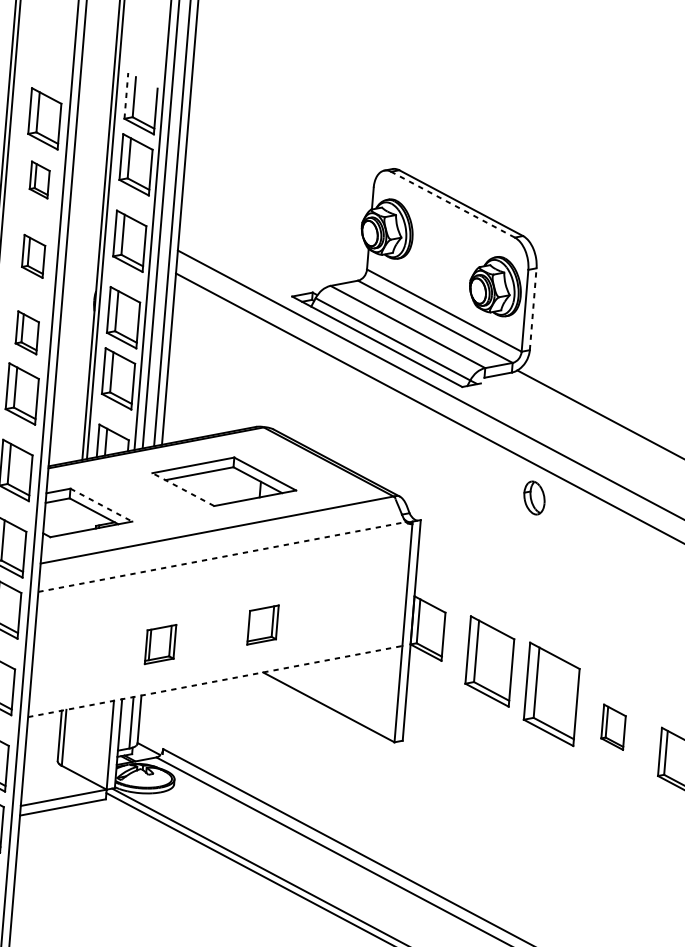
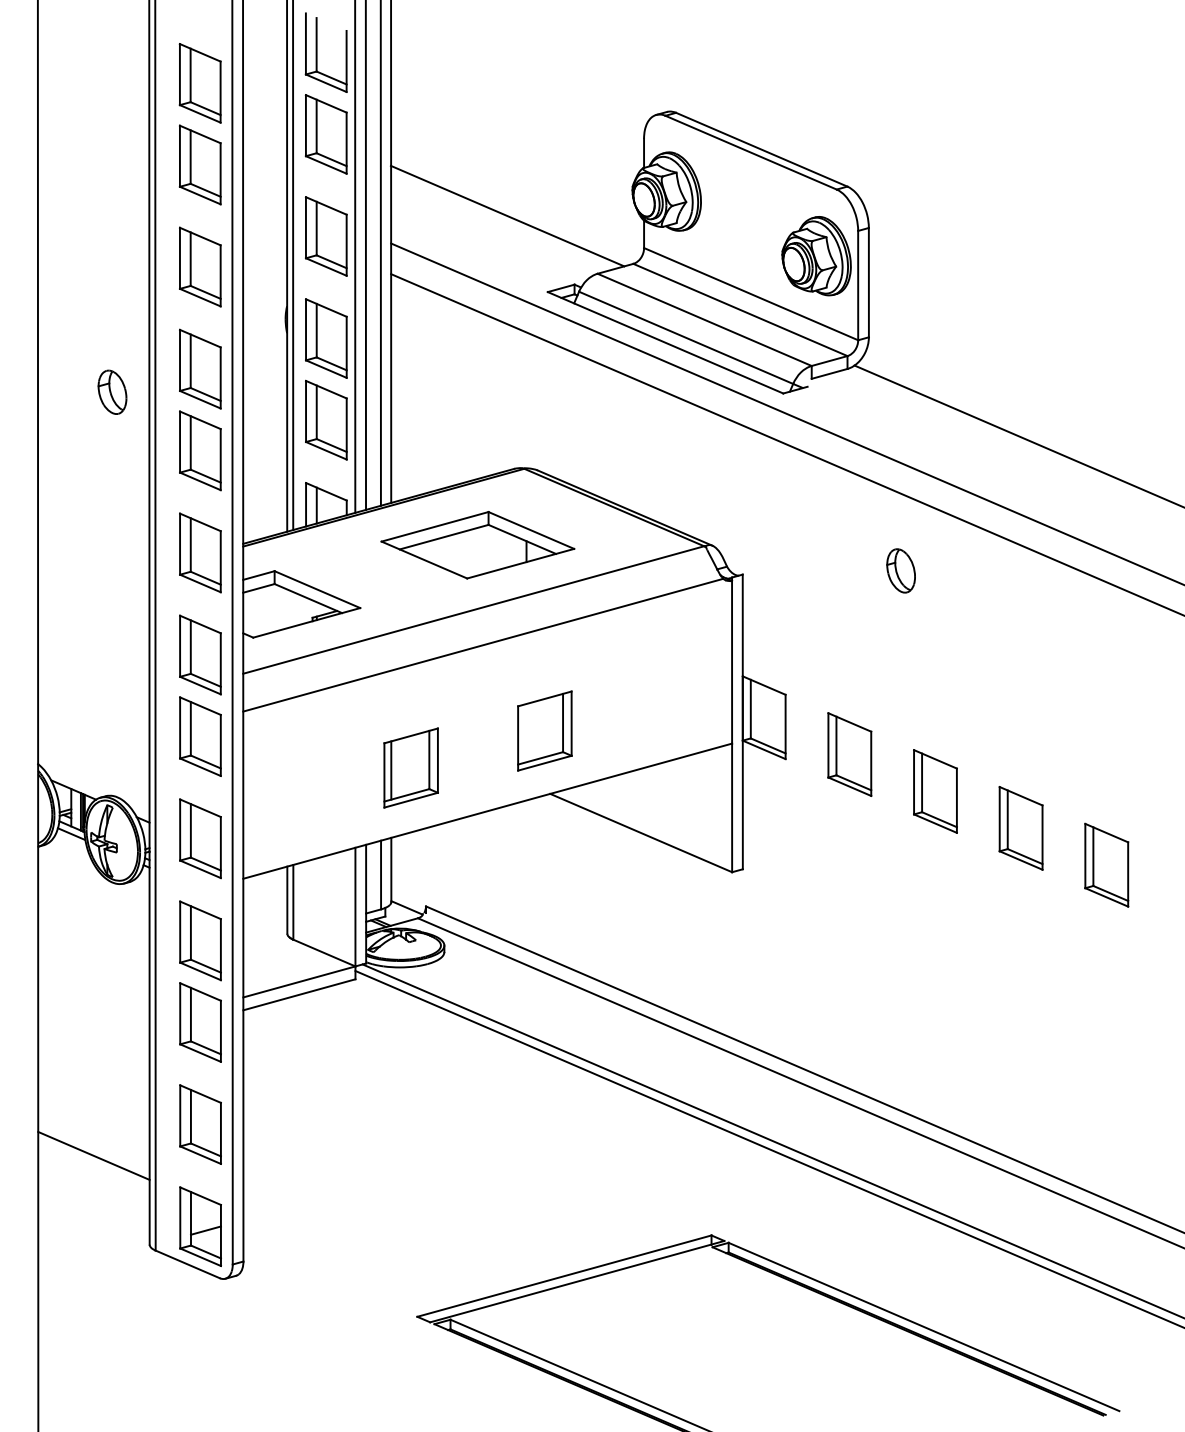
line: (126, 95) -> (305, 43), dashed -> solid
part: (39, 179) -> (199, 164), size x1.67
line: (452, 204) -> (750, 152), dashed -> solid
line: (266, 236) -> (507, 215), added
part: (33, 256) -> (200, 266), size x1.43
line: (532, 309) -> (868, 282), dashed -> solid
part: (27, 332) -> (200, 368), size x1.43
line: (183, 489) -> (424, 560), dashed -> solid
part: (534, 497) -> (900, 570), moved
line: (101, 505) -> (317, 589), dashed -> solid
line: (222, 557) -> (483, 645), dashed -> solid
part: (262, 624) -> (544, 730), size x1.43
part: (160, 644) -> (410, 767), size x1.43
part: (489, 661) -> (849, 754), size x0.71
line: (215, 681) -> (487, 811), dashed -> solid
part: (551, 694) -> (935, 791), size x0.62
part: (613, 727) -> (1020, 828), size x1.43

